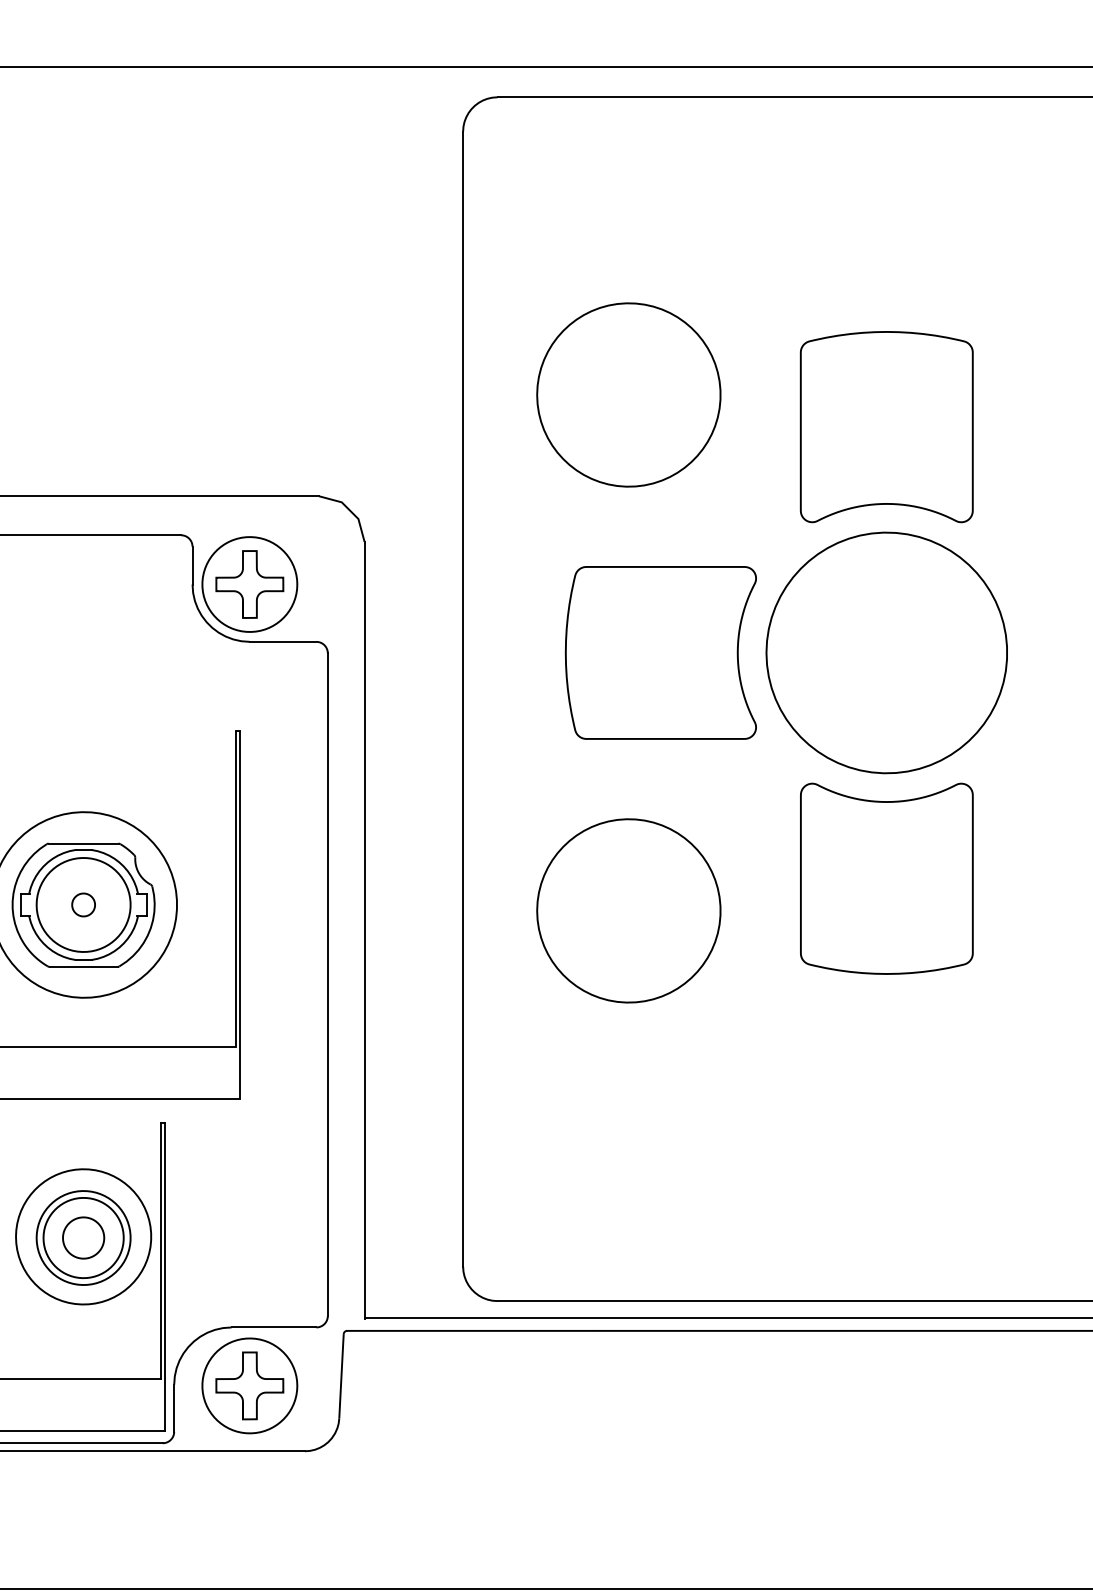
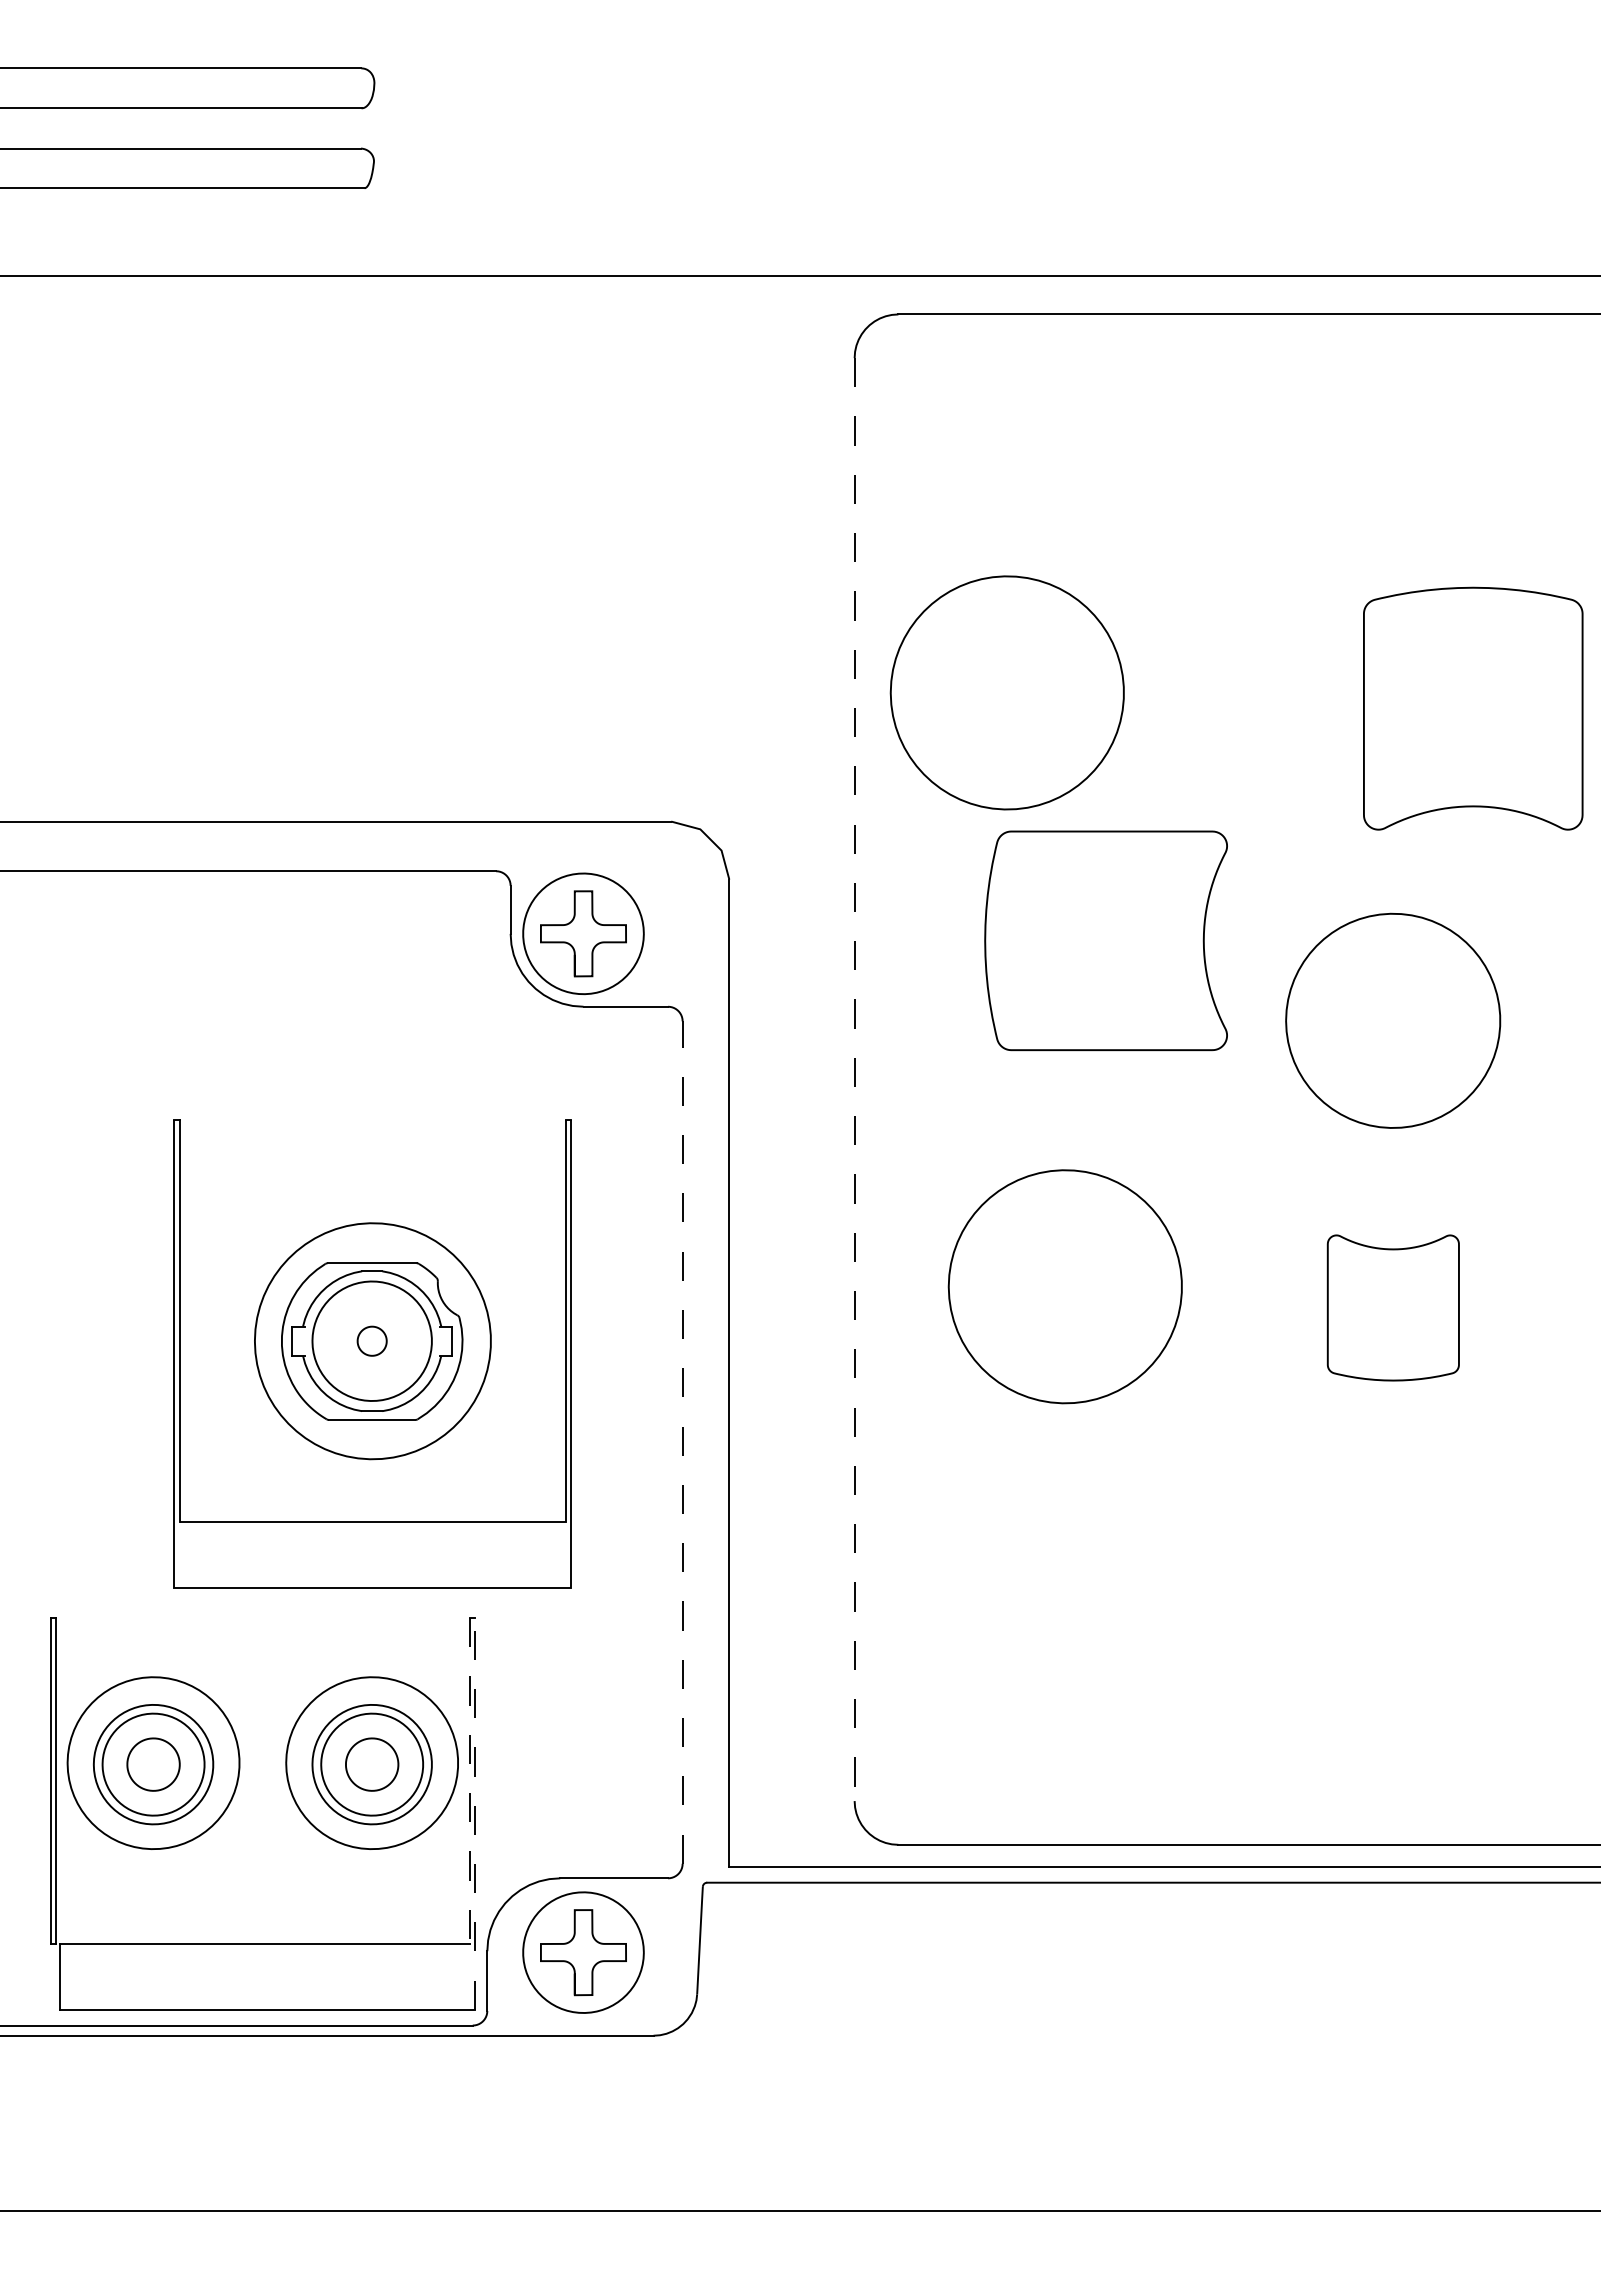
part: (628, 394) -> (1006, 692), moved
part: (886, 426) -> (1473, 708), moved
part: (660, 652) -> (1105, 940), moved
part: (886, 652) -> (1392, 1020), size x0.7
line: (463, 699) -> (854, 1080), solid -> dashed
part: (886, 878) -> (1393, 1307), size x0.6
part: (628, 910) -> (1064, 1286), moved
line: (327, 984) -> (682, 1442), solid -> dashed
line: (160, 1251) -> (469, 1781), solid -> dashed
line: (164, 1276) -> (475, 1813), solid -> dashed

